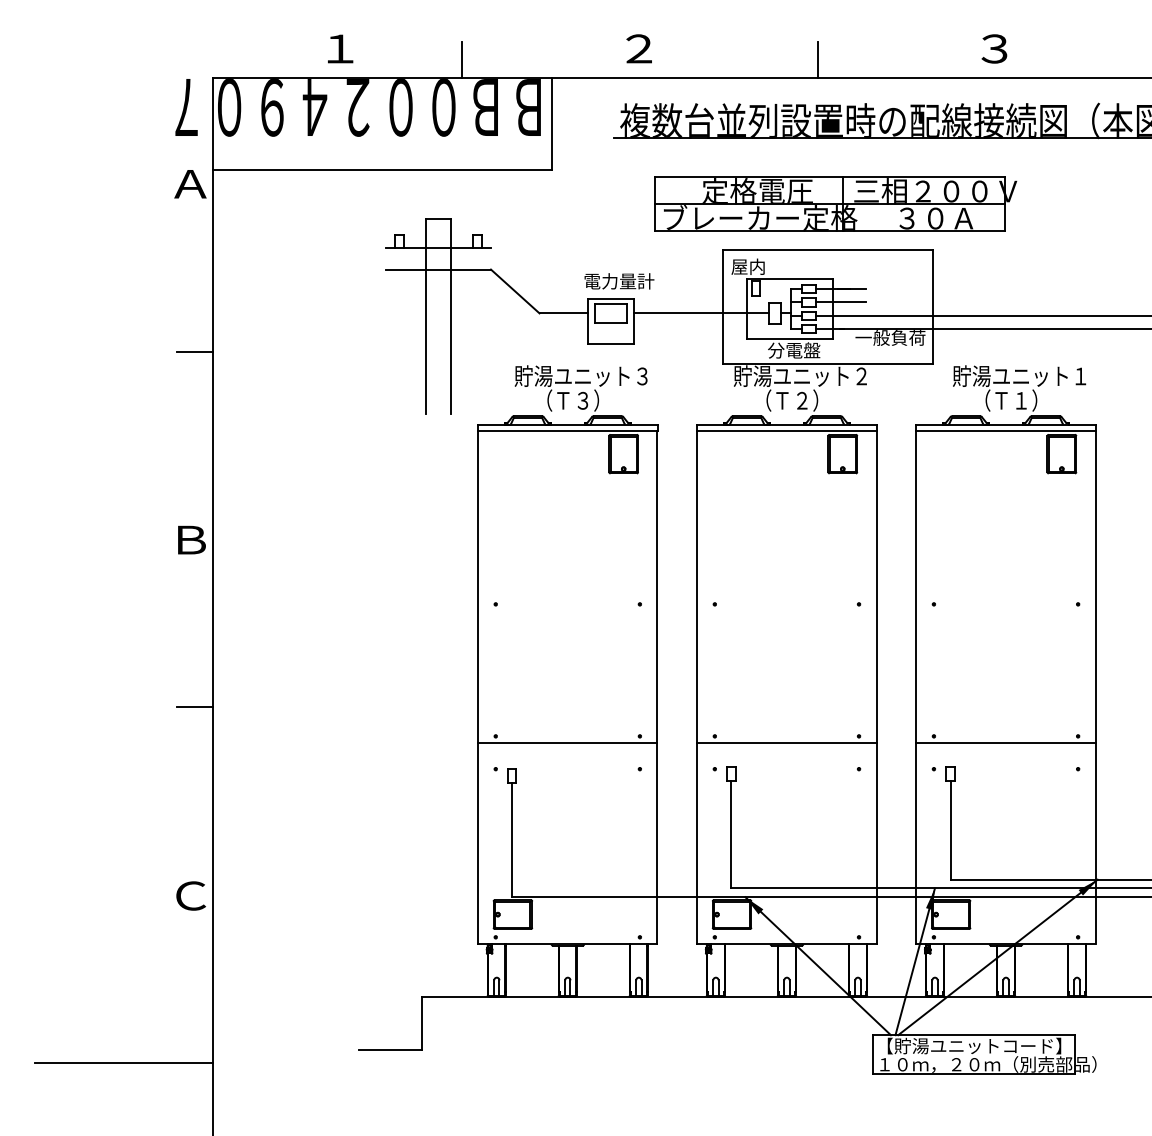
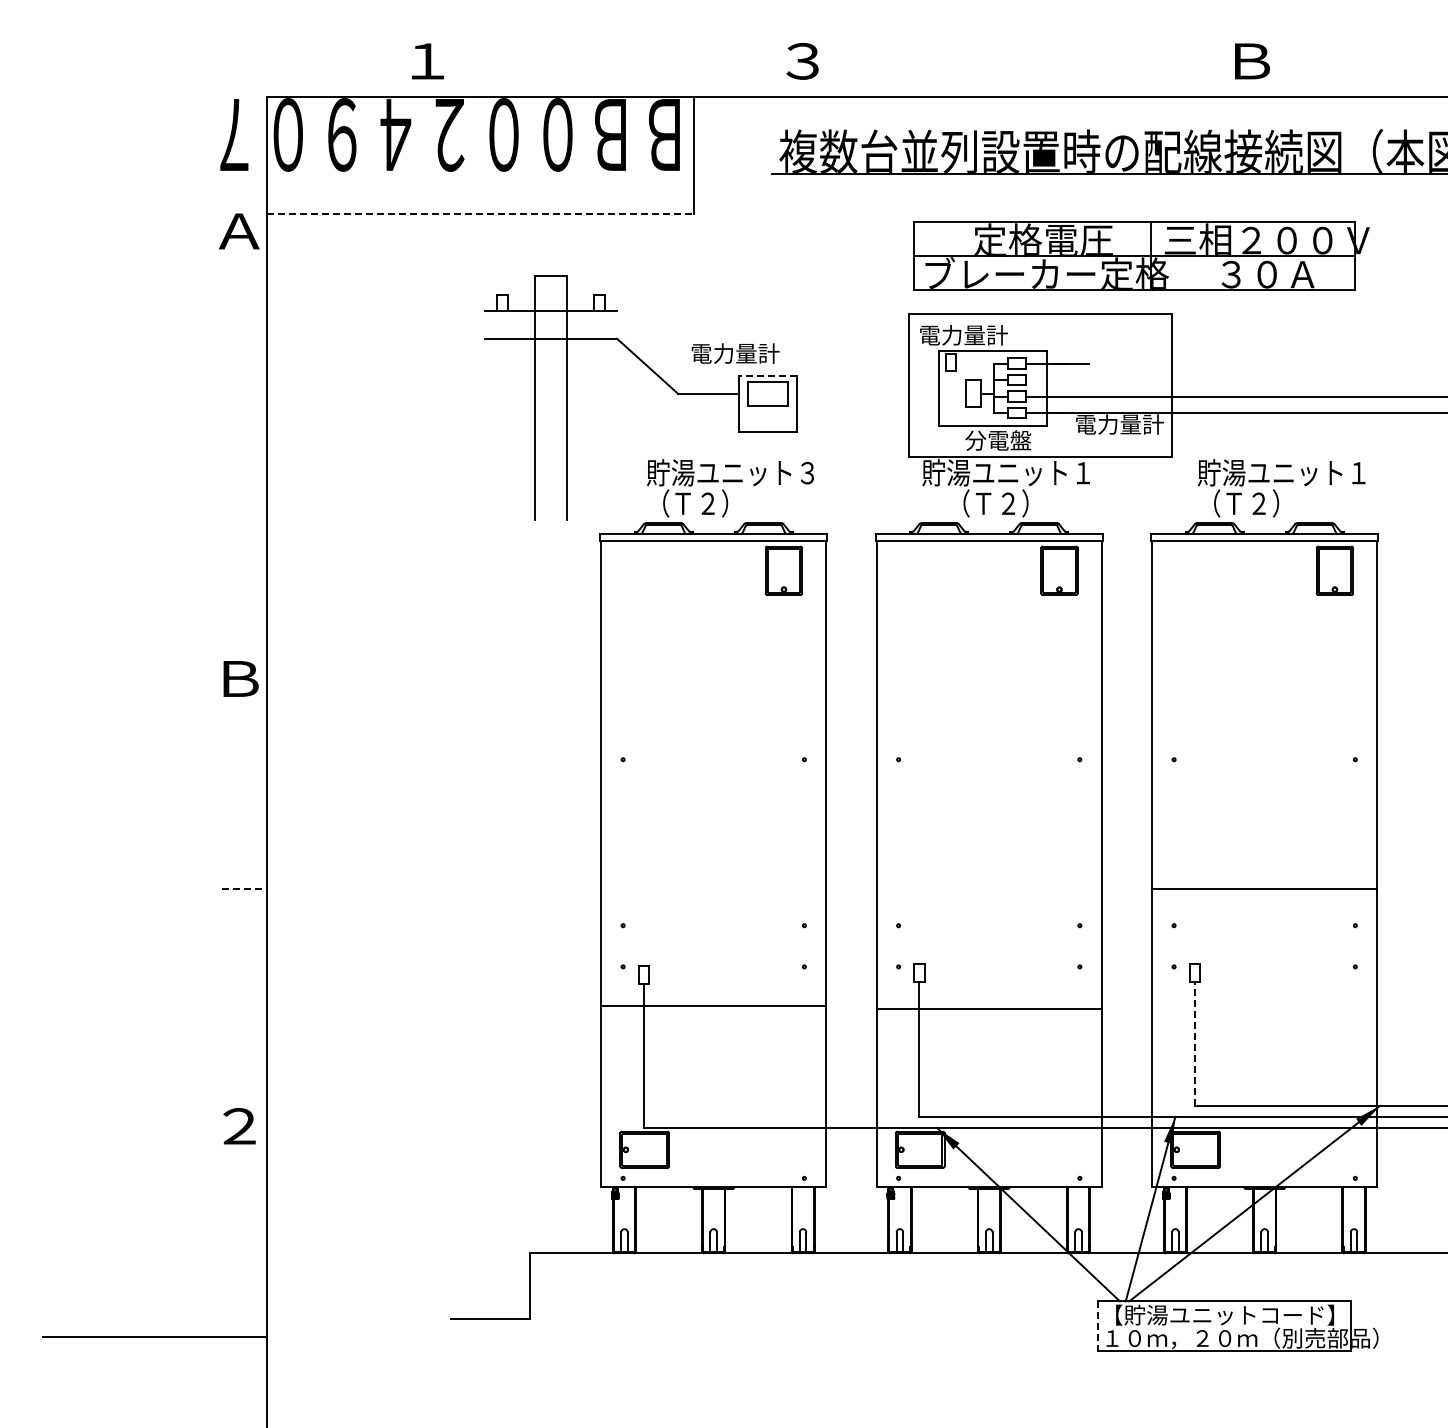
text: (996, 48) -> (1252, 60), ３ -> Ｂ
text: (638, 49) -> (802, 61), ２ -> ３
line: (461, 59) -> (580, 74), removed
line: (817, 59) -> (1027, 74), removed
line: (383, 169) -> (481, 213), solid -> dashed
part: (835, 203) -> (1141, 255), moved
text: (766, 266) -> (963, 335), 屋内 -> 電力量計
text: (619, 281) -> (735, 353), moved
line: (611, 298) -> (768, 375), solid -> dashed
line: (840, 302) -> (1056, 380), removed
line: (701, 313) -> (881, 393), removed
text: (890, 337) -> (1119, 424), 一般負荷 -> 電力量計
line: (194, 351) -> (244, 441), removed
text: (861, 375) -> (1082, 472), 貯湯ユニット２ -> 貯湯ユニット１
text: (562, 400) -> (707, 503), （Ｔ３） -> （Ｔ２）
text: (1001, 400) -> (1258, 503), （Ｔ１） -> （Ｔ２）
line: (195, 707) -> (245, 889), solid -> dashed
line: (567, 743) -> (713, 1006), moved
line: (786, 743) -> (988, 1009), moved
line: (1005, 743) -> (1264, 889), moved
line: (950, 830) -> (1194, 1043), solid -> dashed
text: (190, 896) -> (239, 1126), Ｃ -> ２
line: (873, 1055) -> (1098, 1326), solid -> dashed

